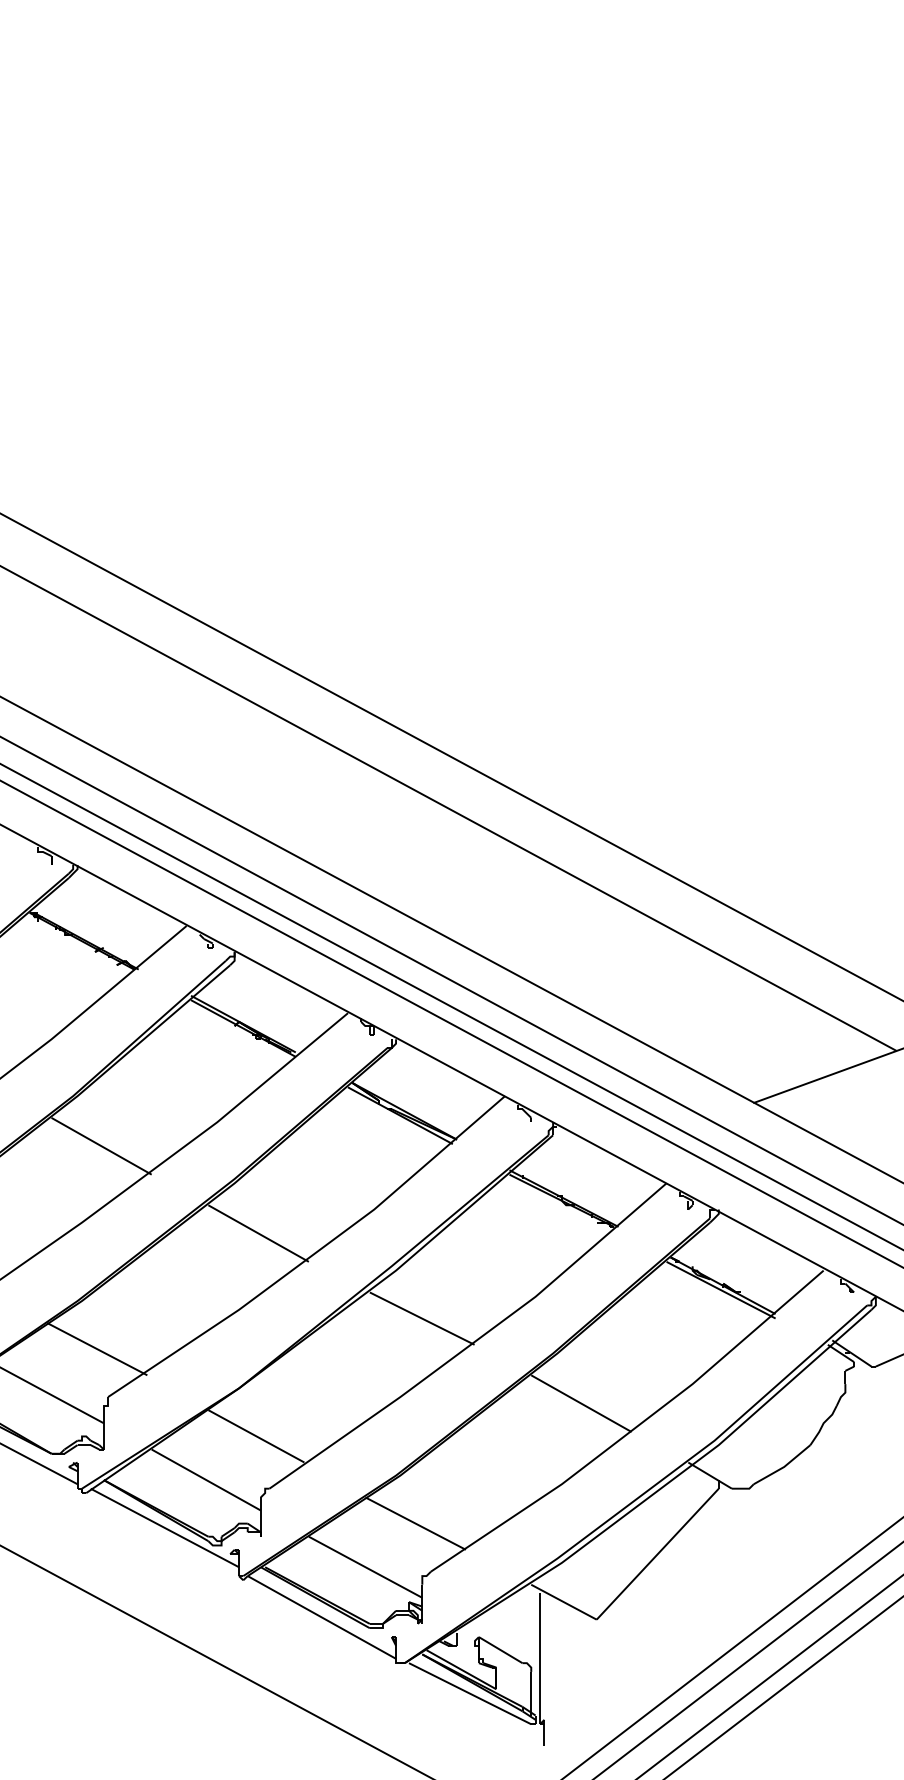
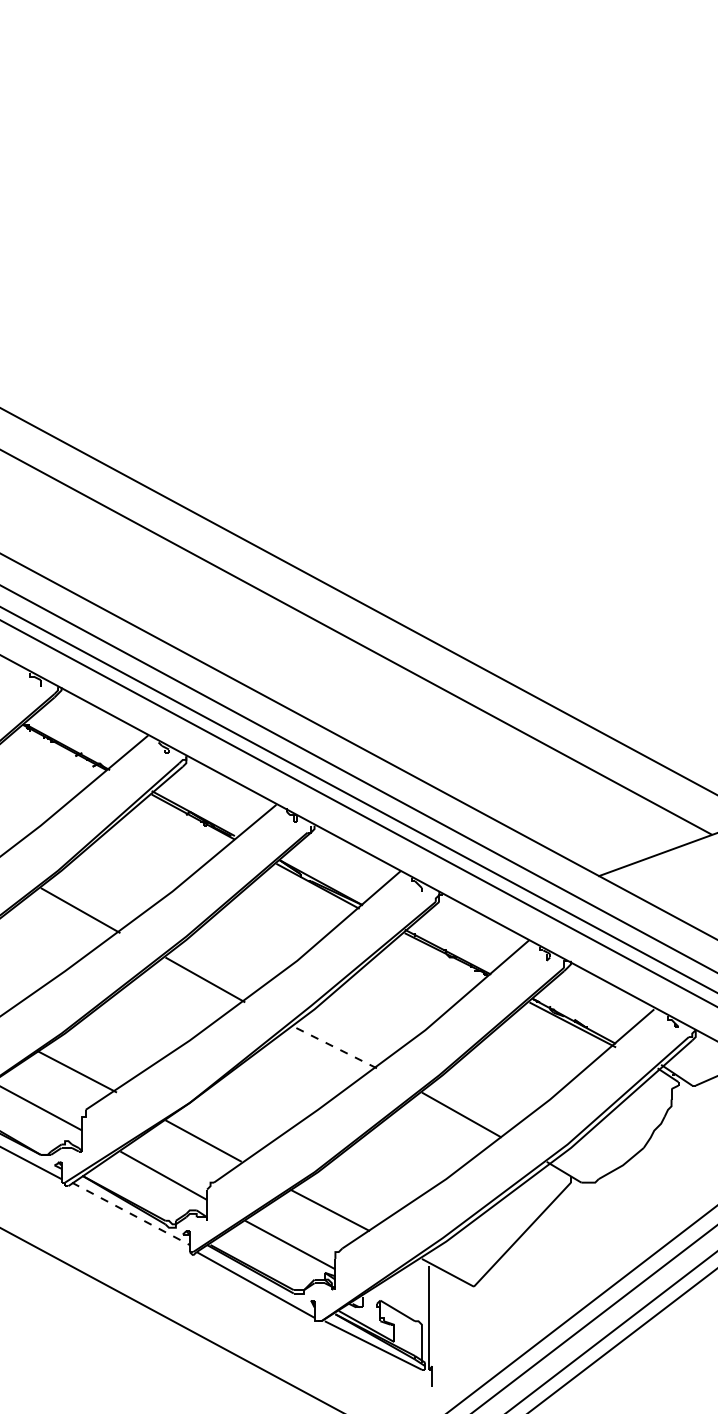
line: (422, 1318) -> (335, 1047), solid -> dashed
line: (164, 1527) -> (130, 1213), solid -> dashed

